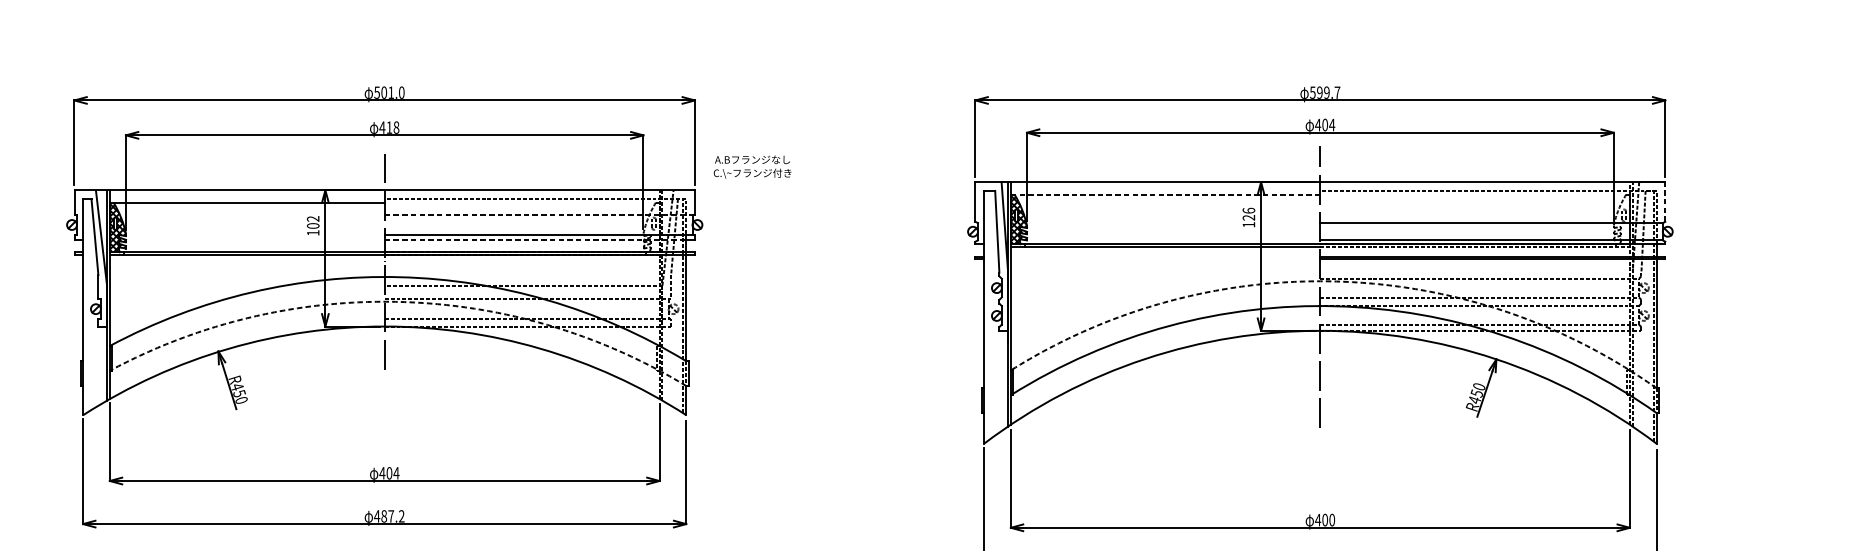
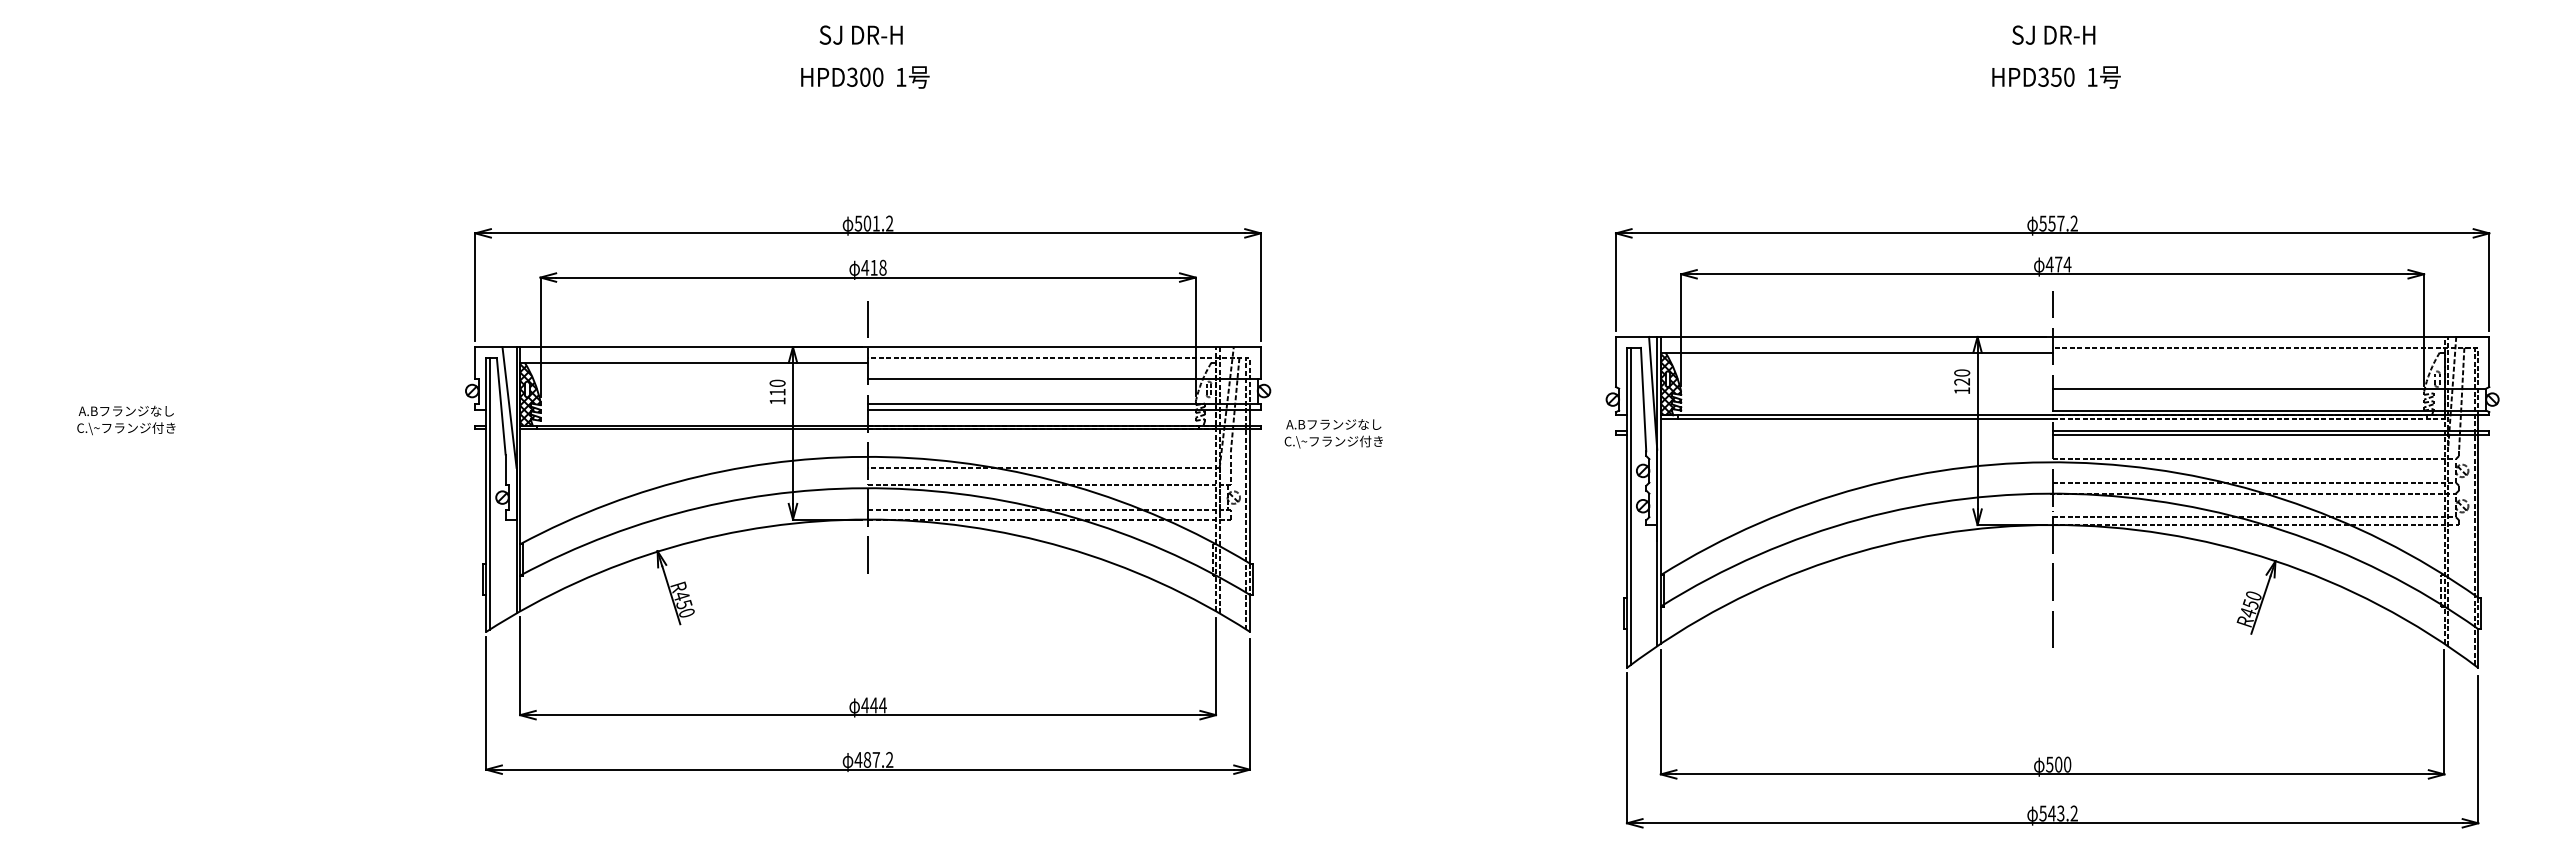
text: (401, 92) -> (889, 223), 501.0 -> 501.2
text: (1328, 92) -> (2062, 223), 599.7 -> 557.2
text: (1325, 125) -> (2058, 264), 404 -> 474
text: (752, 166) -> (1333, 433), moved
line: (1165, 194) -> (1856, 352), dashed -> solid
line: (1665, 201) -> (2489, 361), dashed -> solid
text: (1249, 210) -> (1962, 372), 126 -> 120
line: (538, 215) -> (1062, 378), dashed -> solid
text: (313, 222) -> (777, 387), 102 -> 110
line: (535, 239) -> (1059, 409), dashed -> solid
arc: (1336, 281) -> (2073, 462), dashed -> solid
arc: (400, 301) -> (887, 488), dashed -> solid
line: (85, 305) -> (489, 493), added
line: (986, 316) -> (1630, 506), added
text: (389, 473) -> (874, 705), 404 -> 444
text: (1317, 519) -> (2049, 764), 400 -> 500

